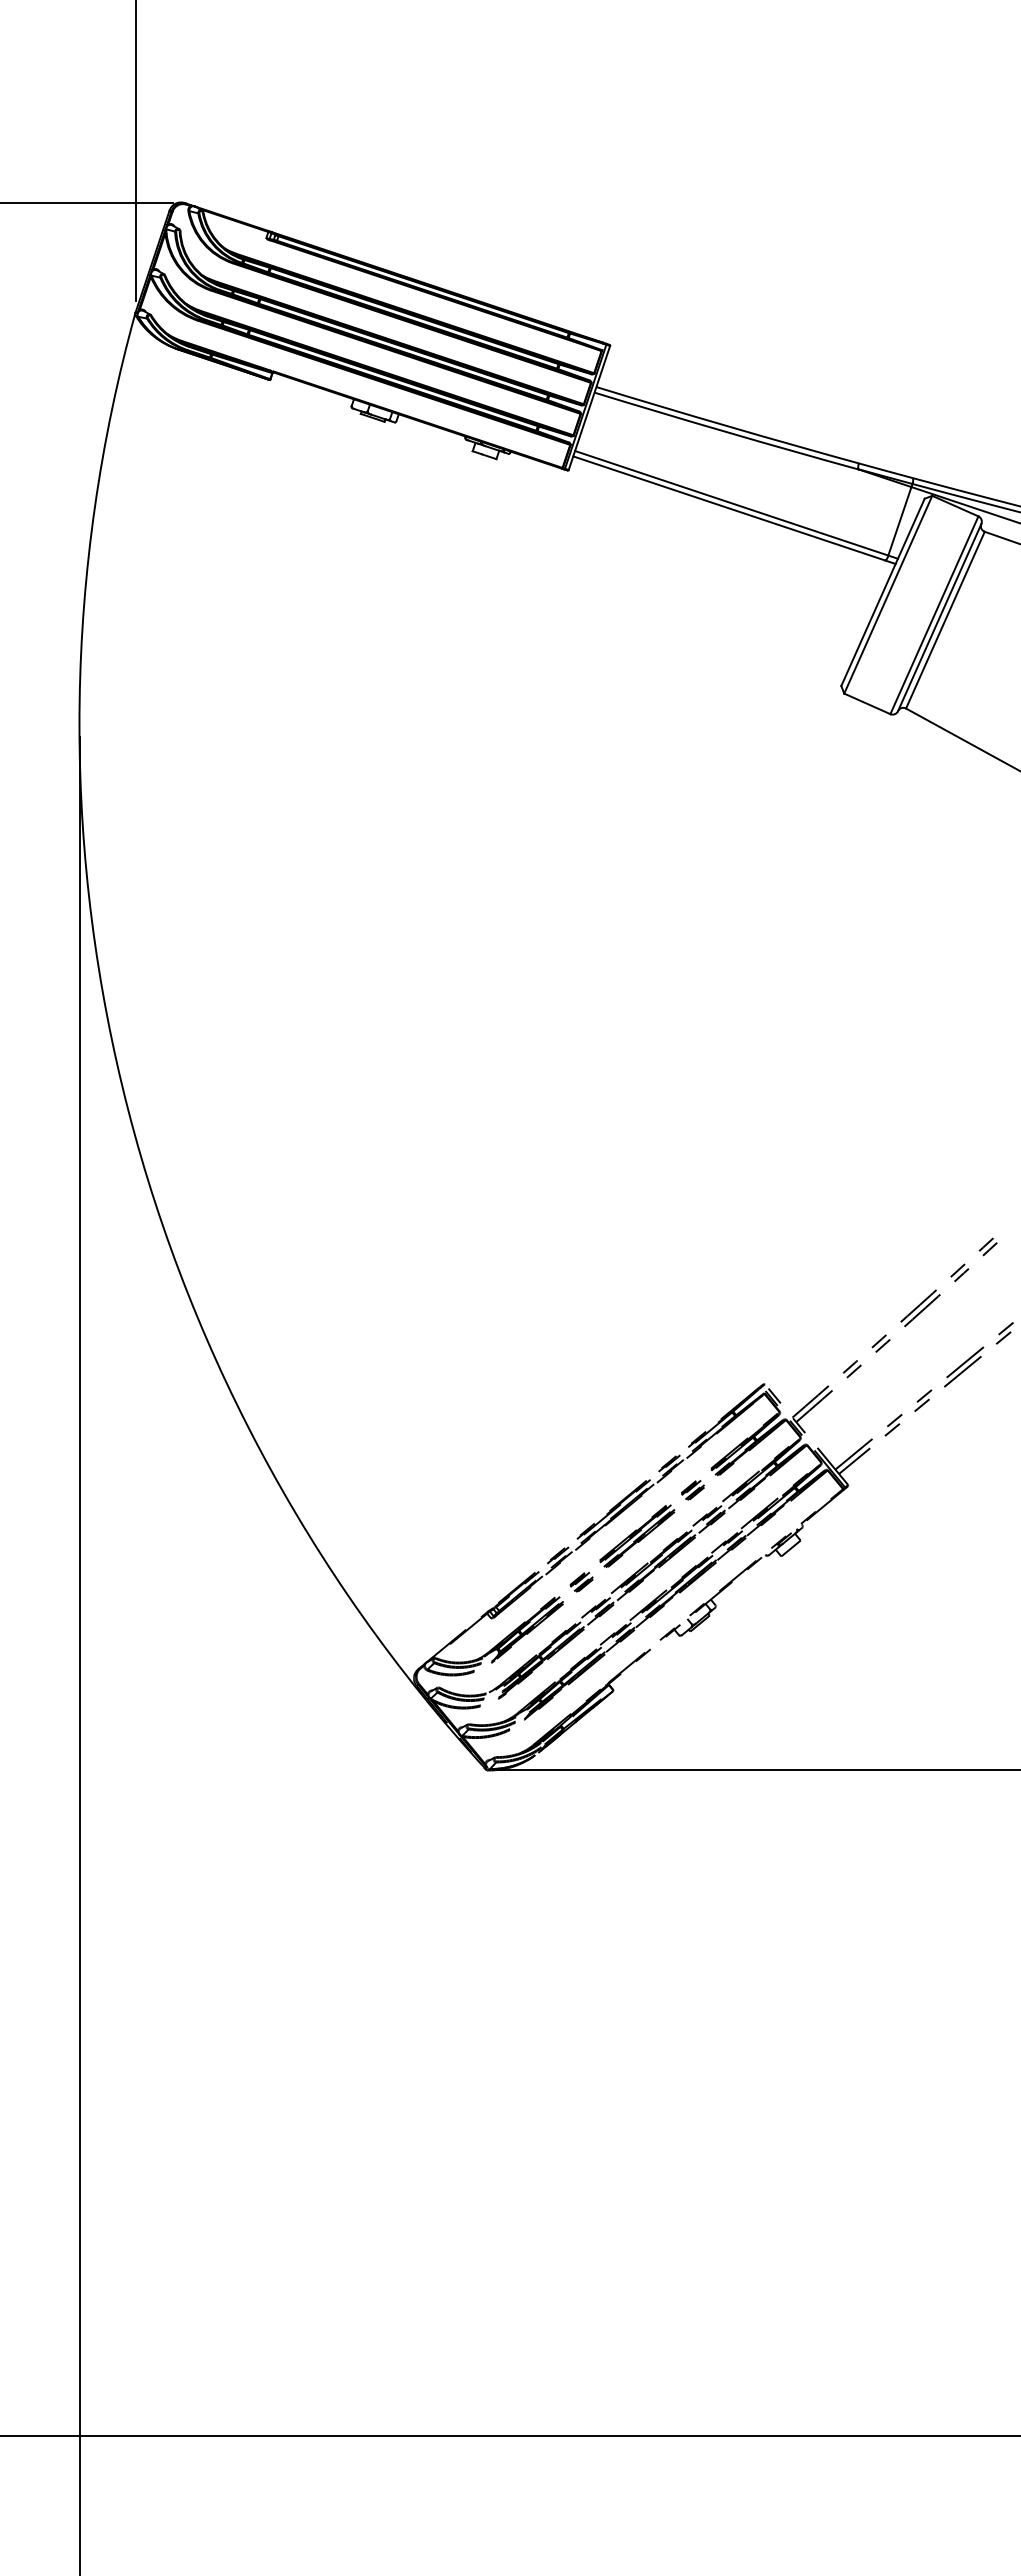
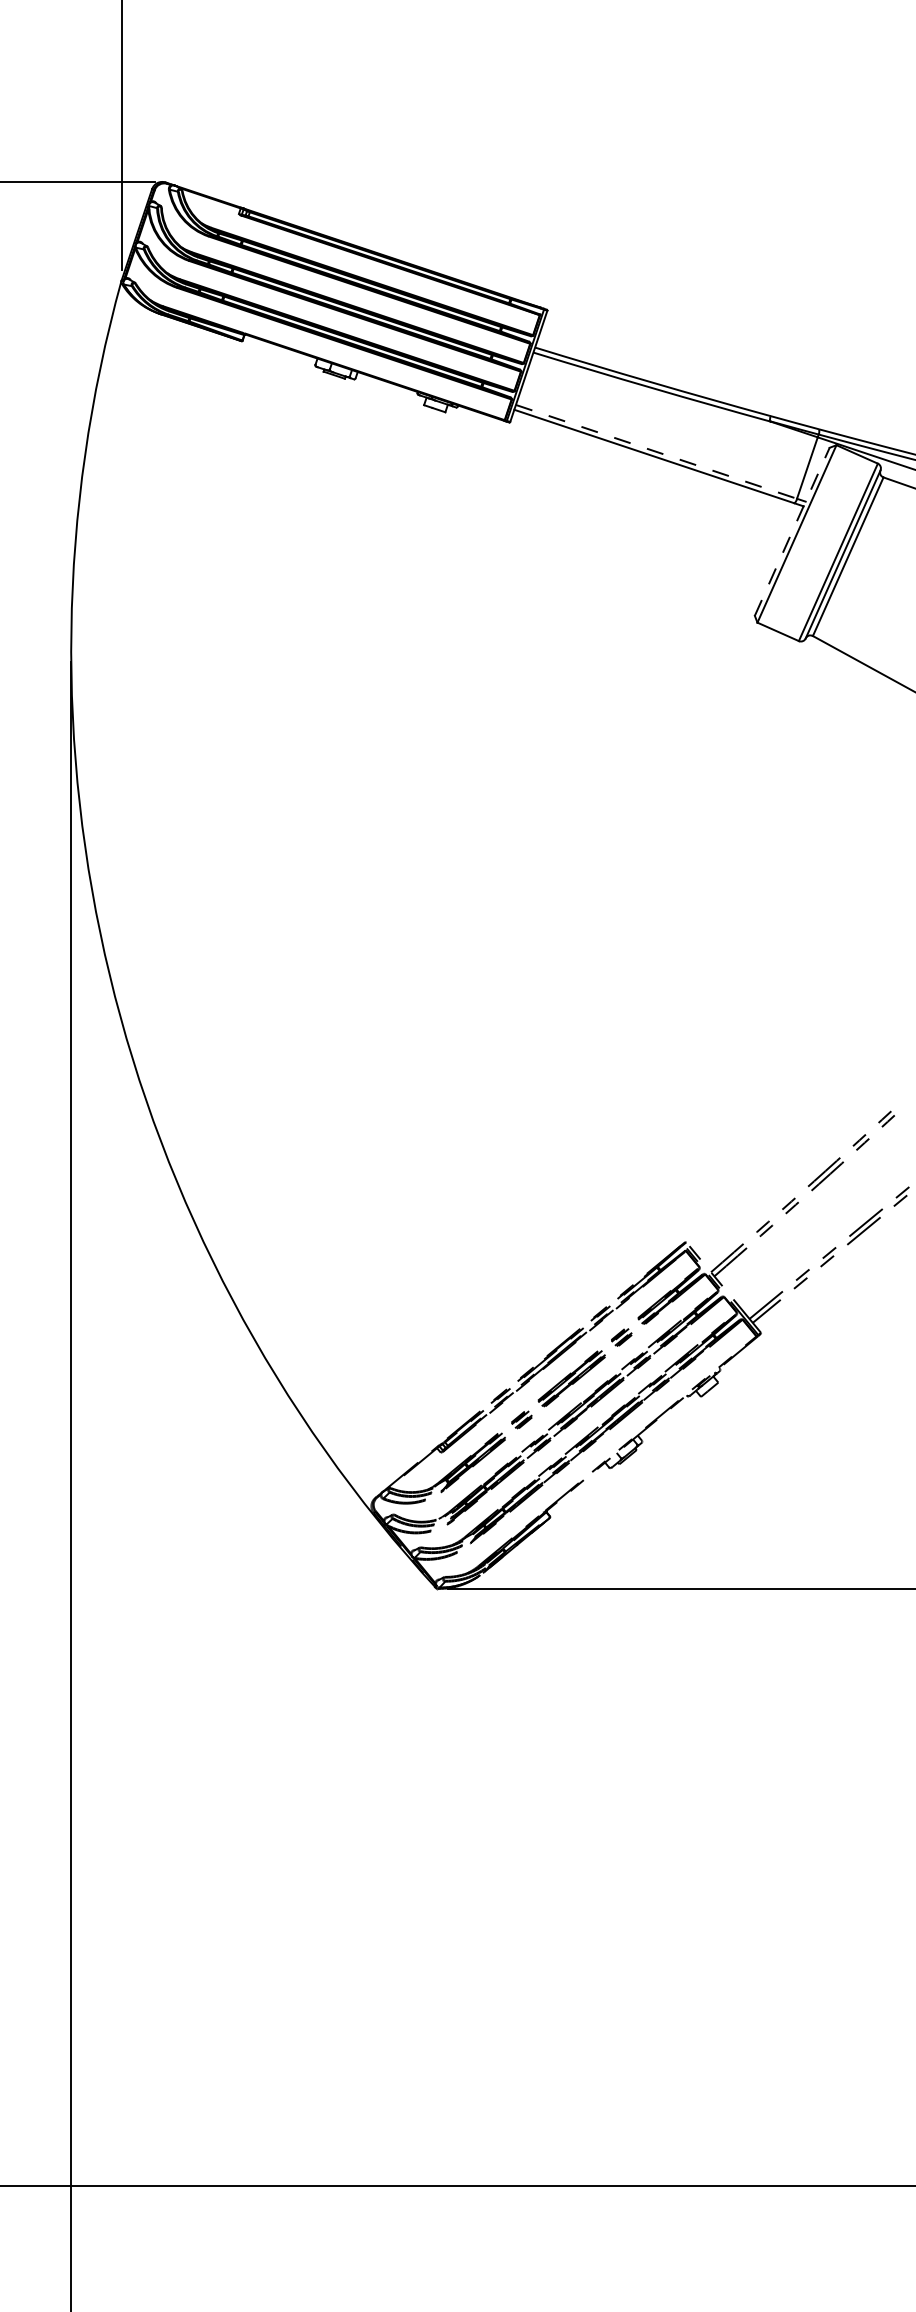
line: (732, 503) -> (657, 452), solid -> dashed
line: (883, 591) -> (792, 531), solid -> dashed

